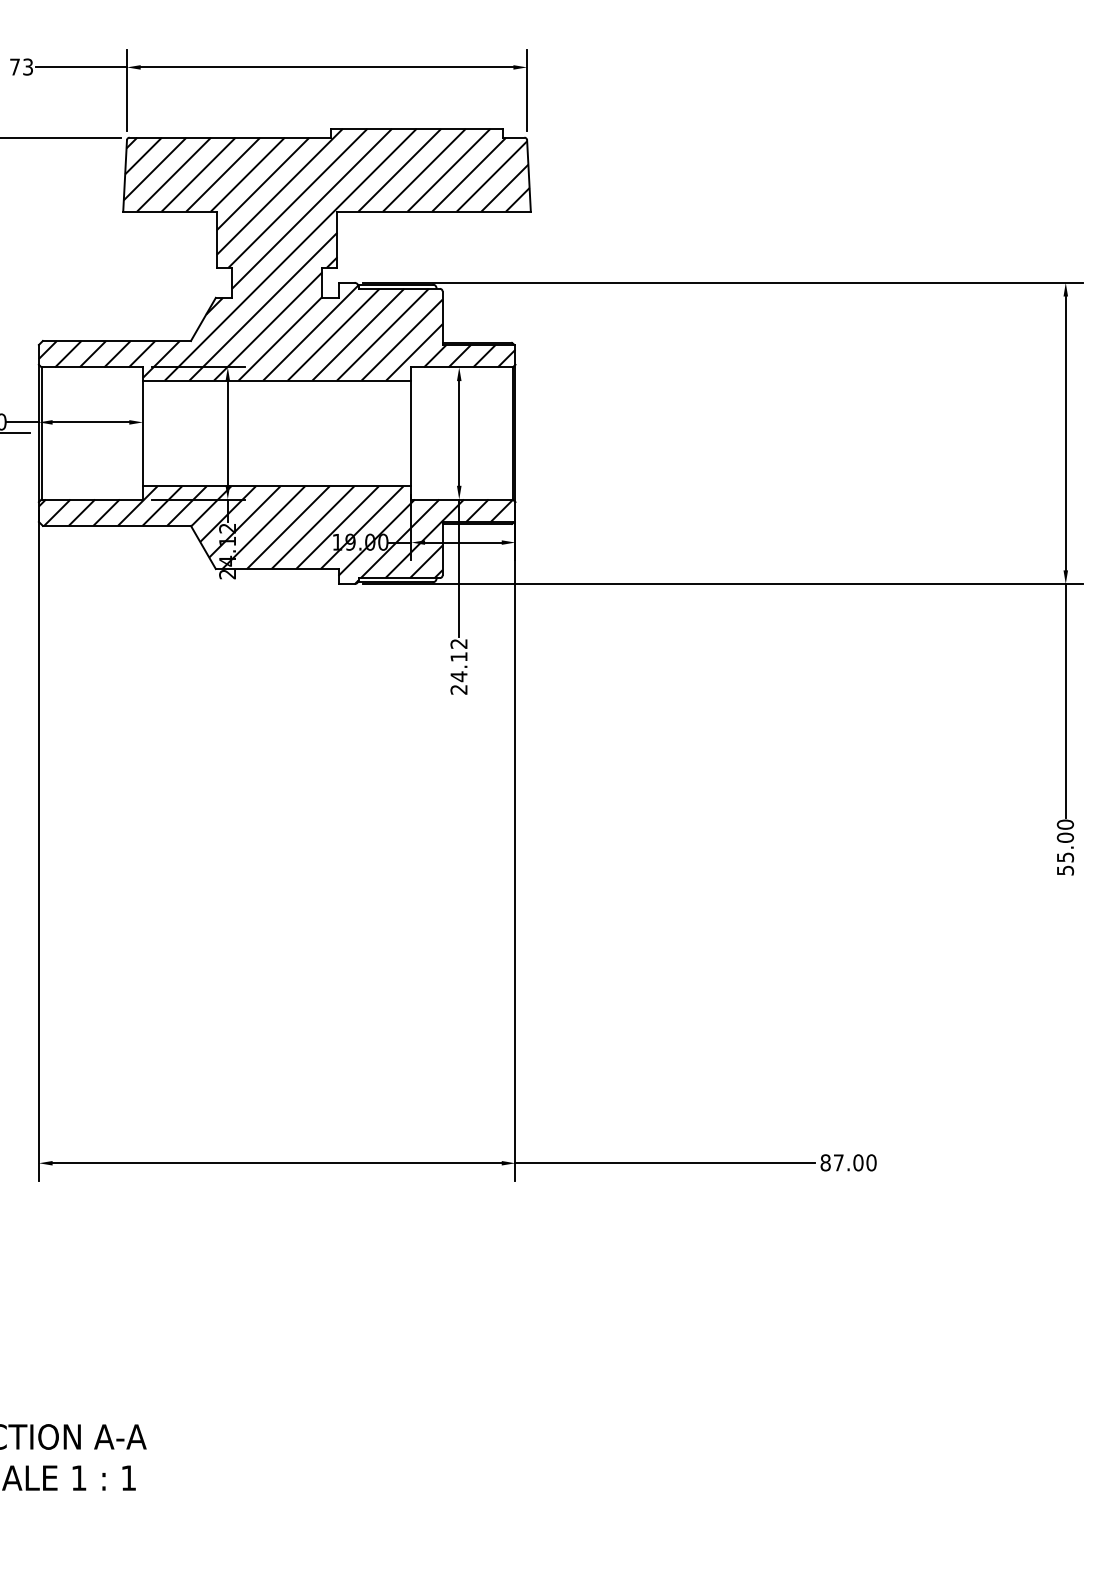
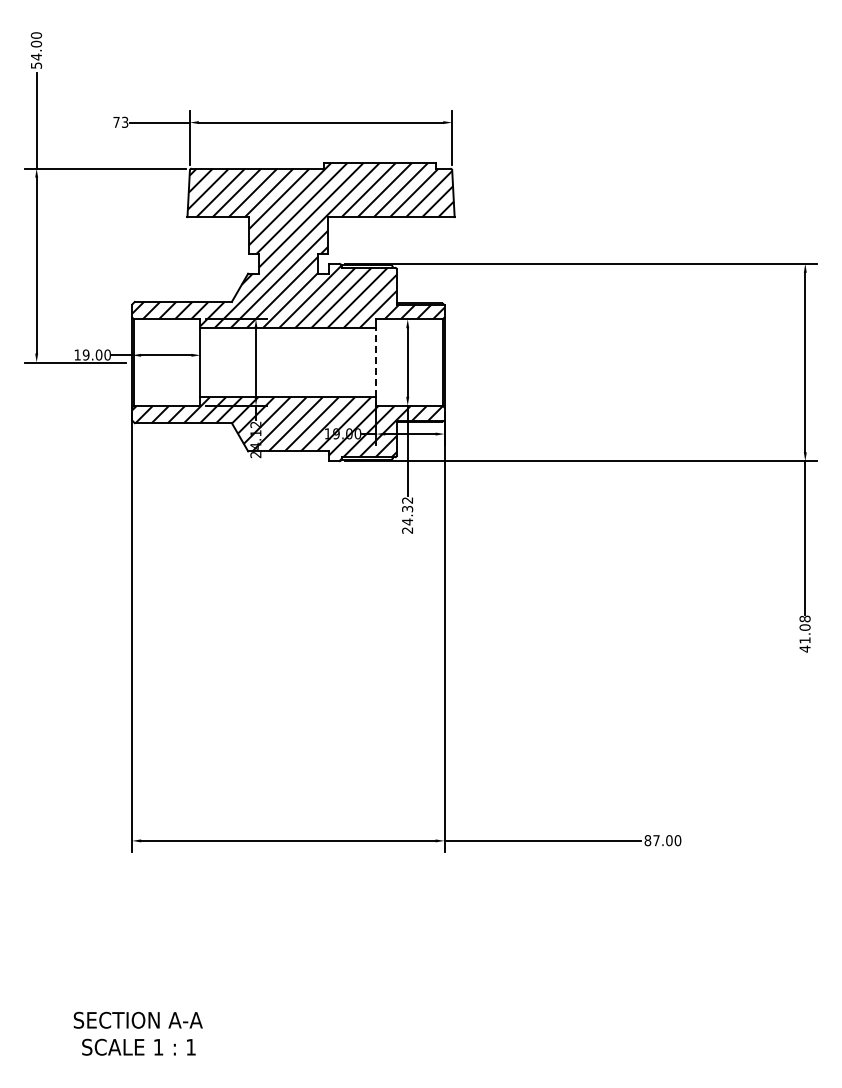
line: (411, 433) -> (376, 362), solid -> dashed
text: (458, 657) -> (407, 509), 24.12 -> 24.32
text: (1064, 846) -> (804, 633), 55.00 -> 41.08

